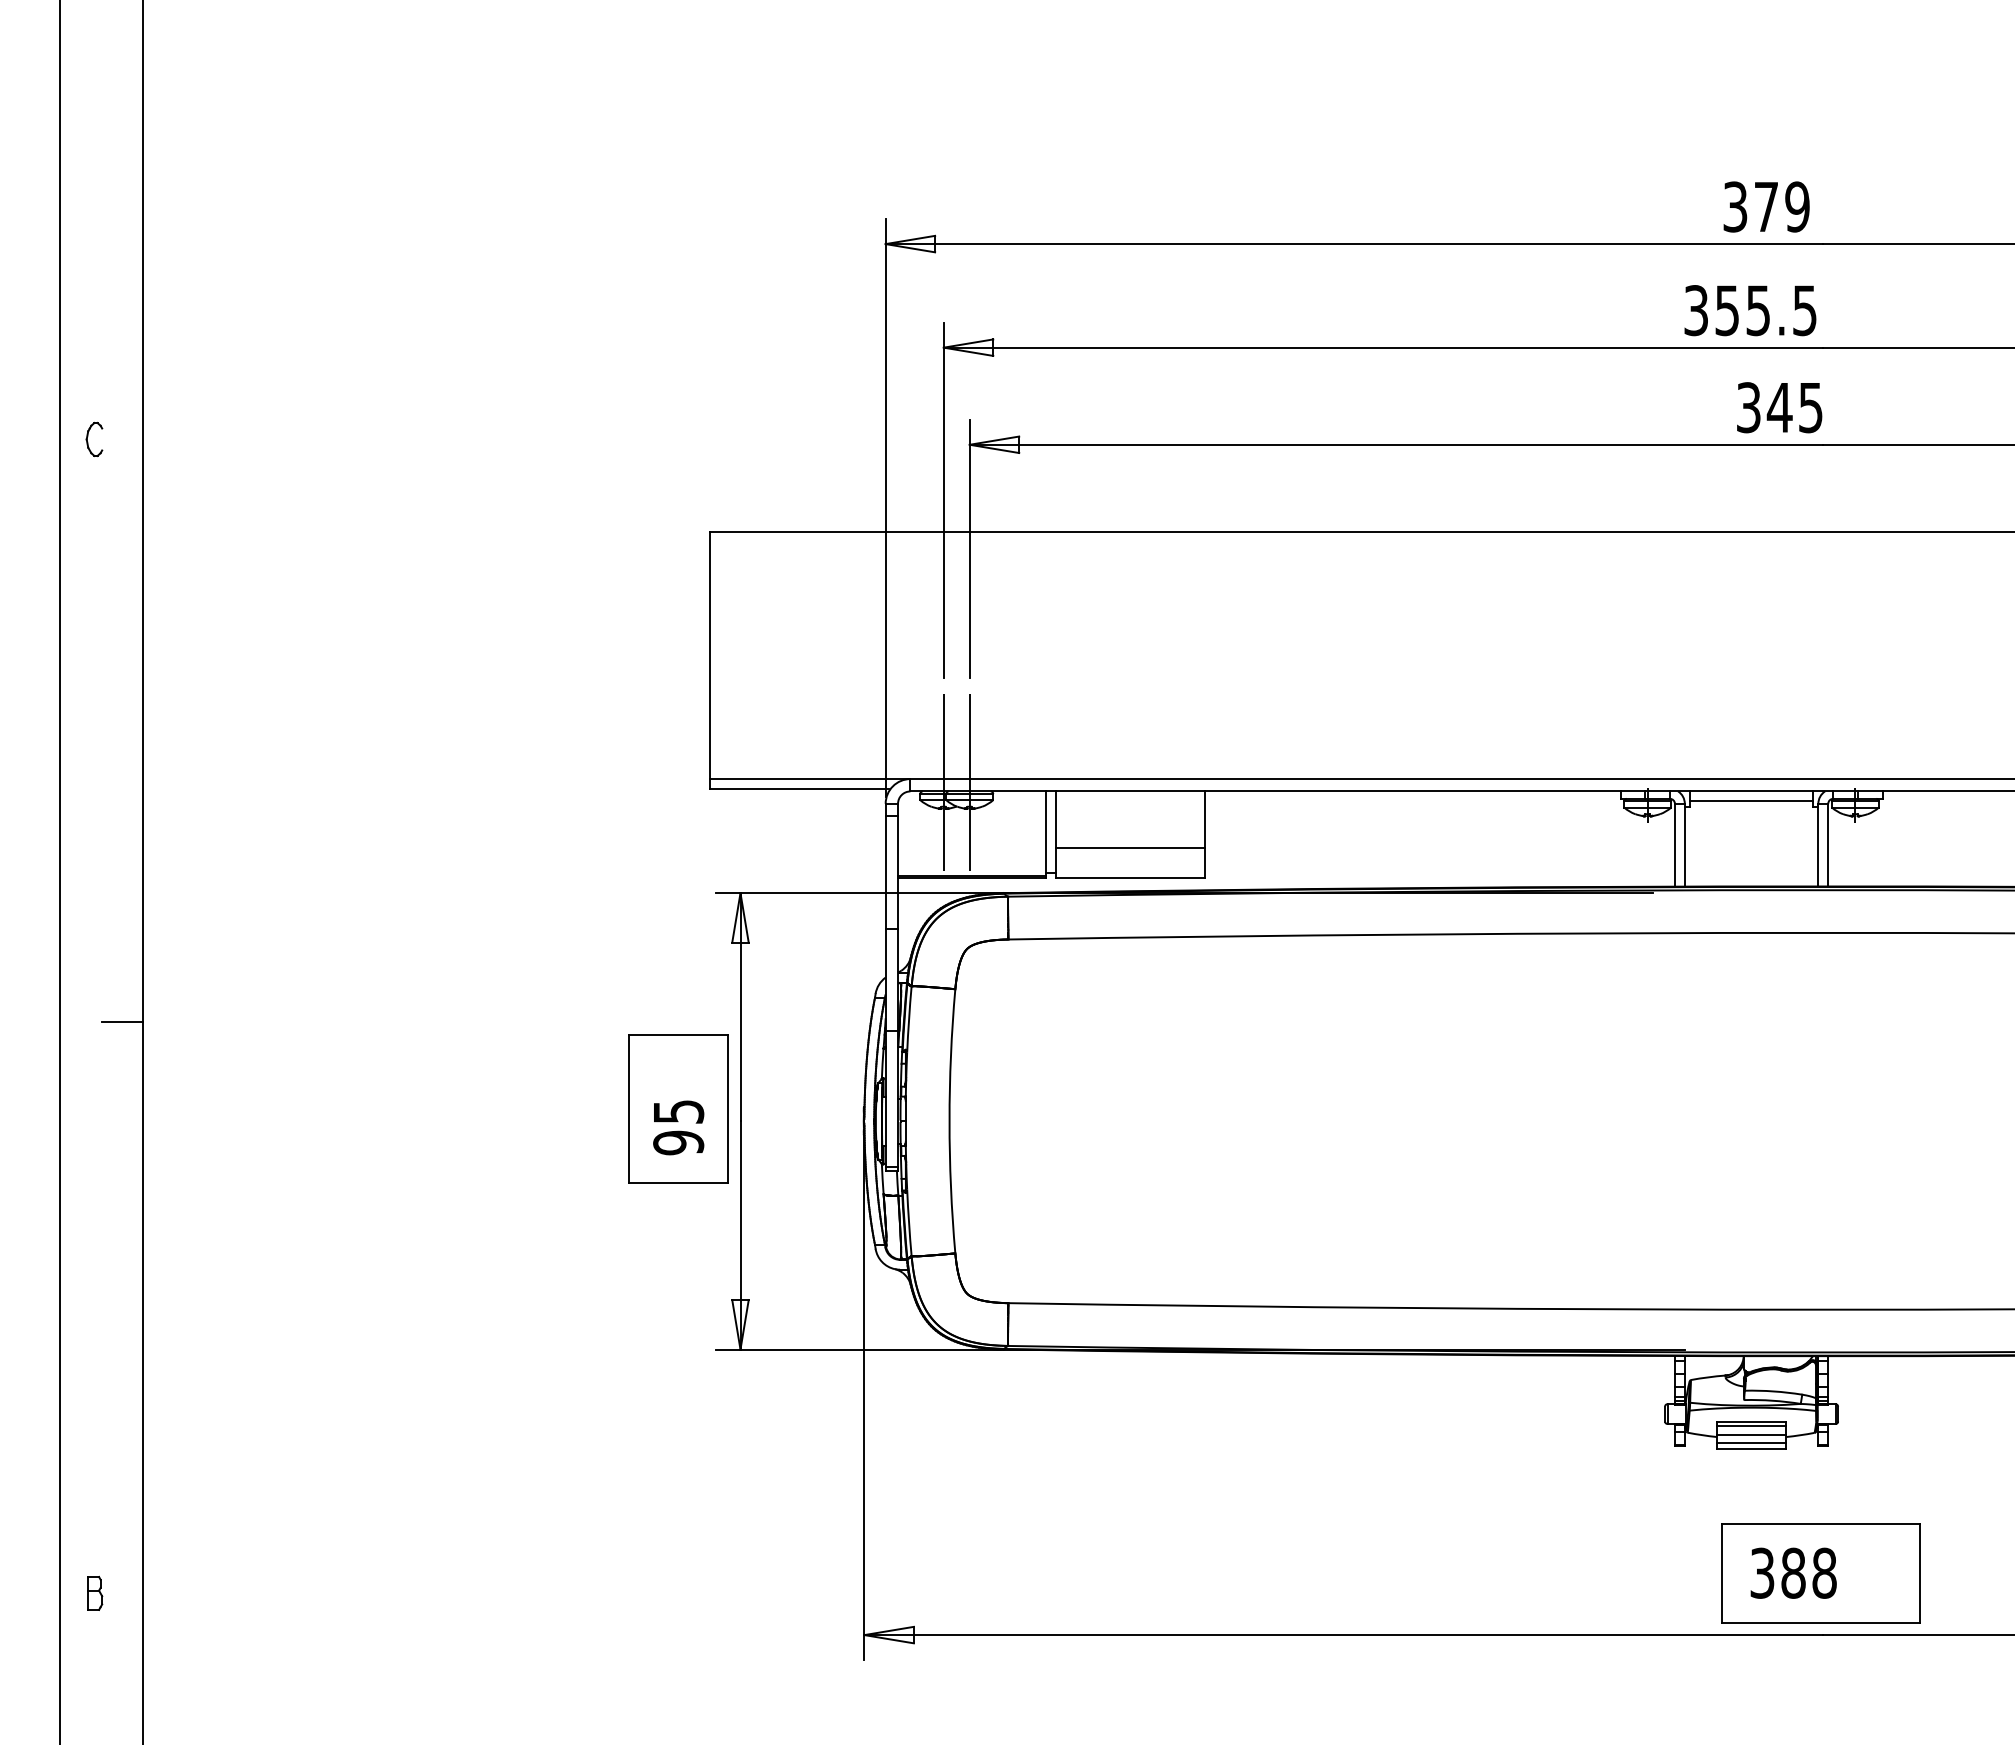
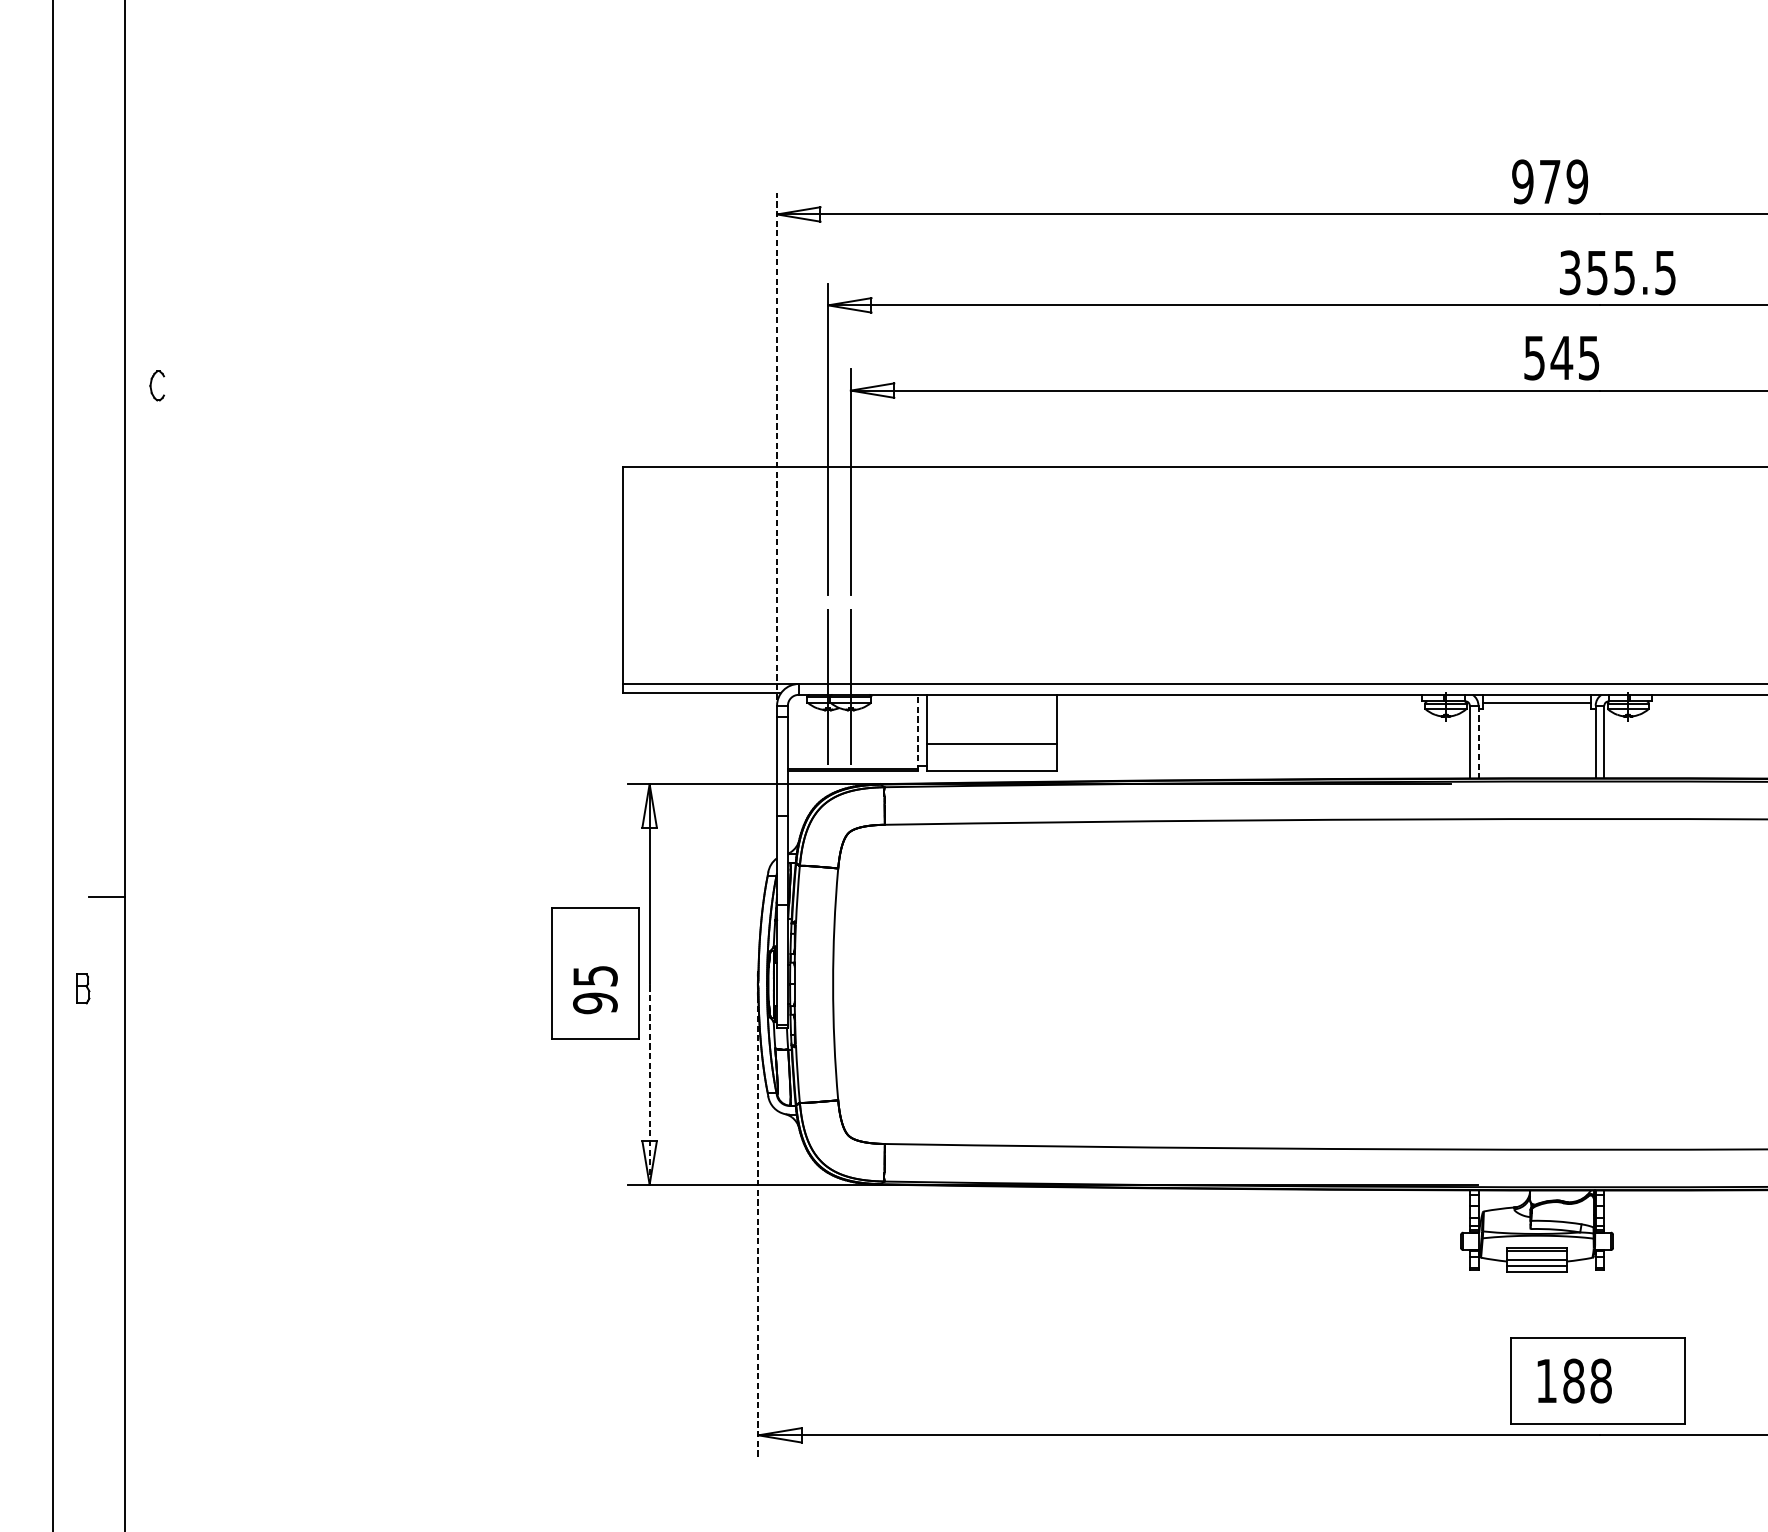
text: (1735, 206) -> (1522, 181), 379 -> 979
text: (1750, 310) -> (1617, 272), moved
text: (1748, 407) -> (1534, 357), 345 -> 545
part: (88, 436) -> (151, 383), moved
line: (885, 508) -> (776, 446), solid -> dashed
line: (1046, 834) -> (918, 732), solid -> dashed
line: (1684, 845) -> (1478, 742), solid -> dashed
line: (740, 1234) -> (649, 1083), solid -> dashed
line: (864, 1398) -> (758, 1227), solid -> dashed
text: (1762, 1572) -> (1546, 1380), 388 -> 188
part: (95, 1592) -> (83, 988), moved

